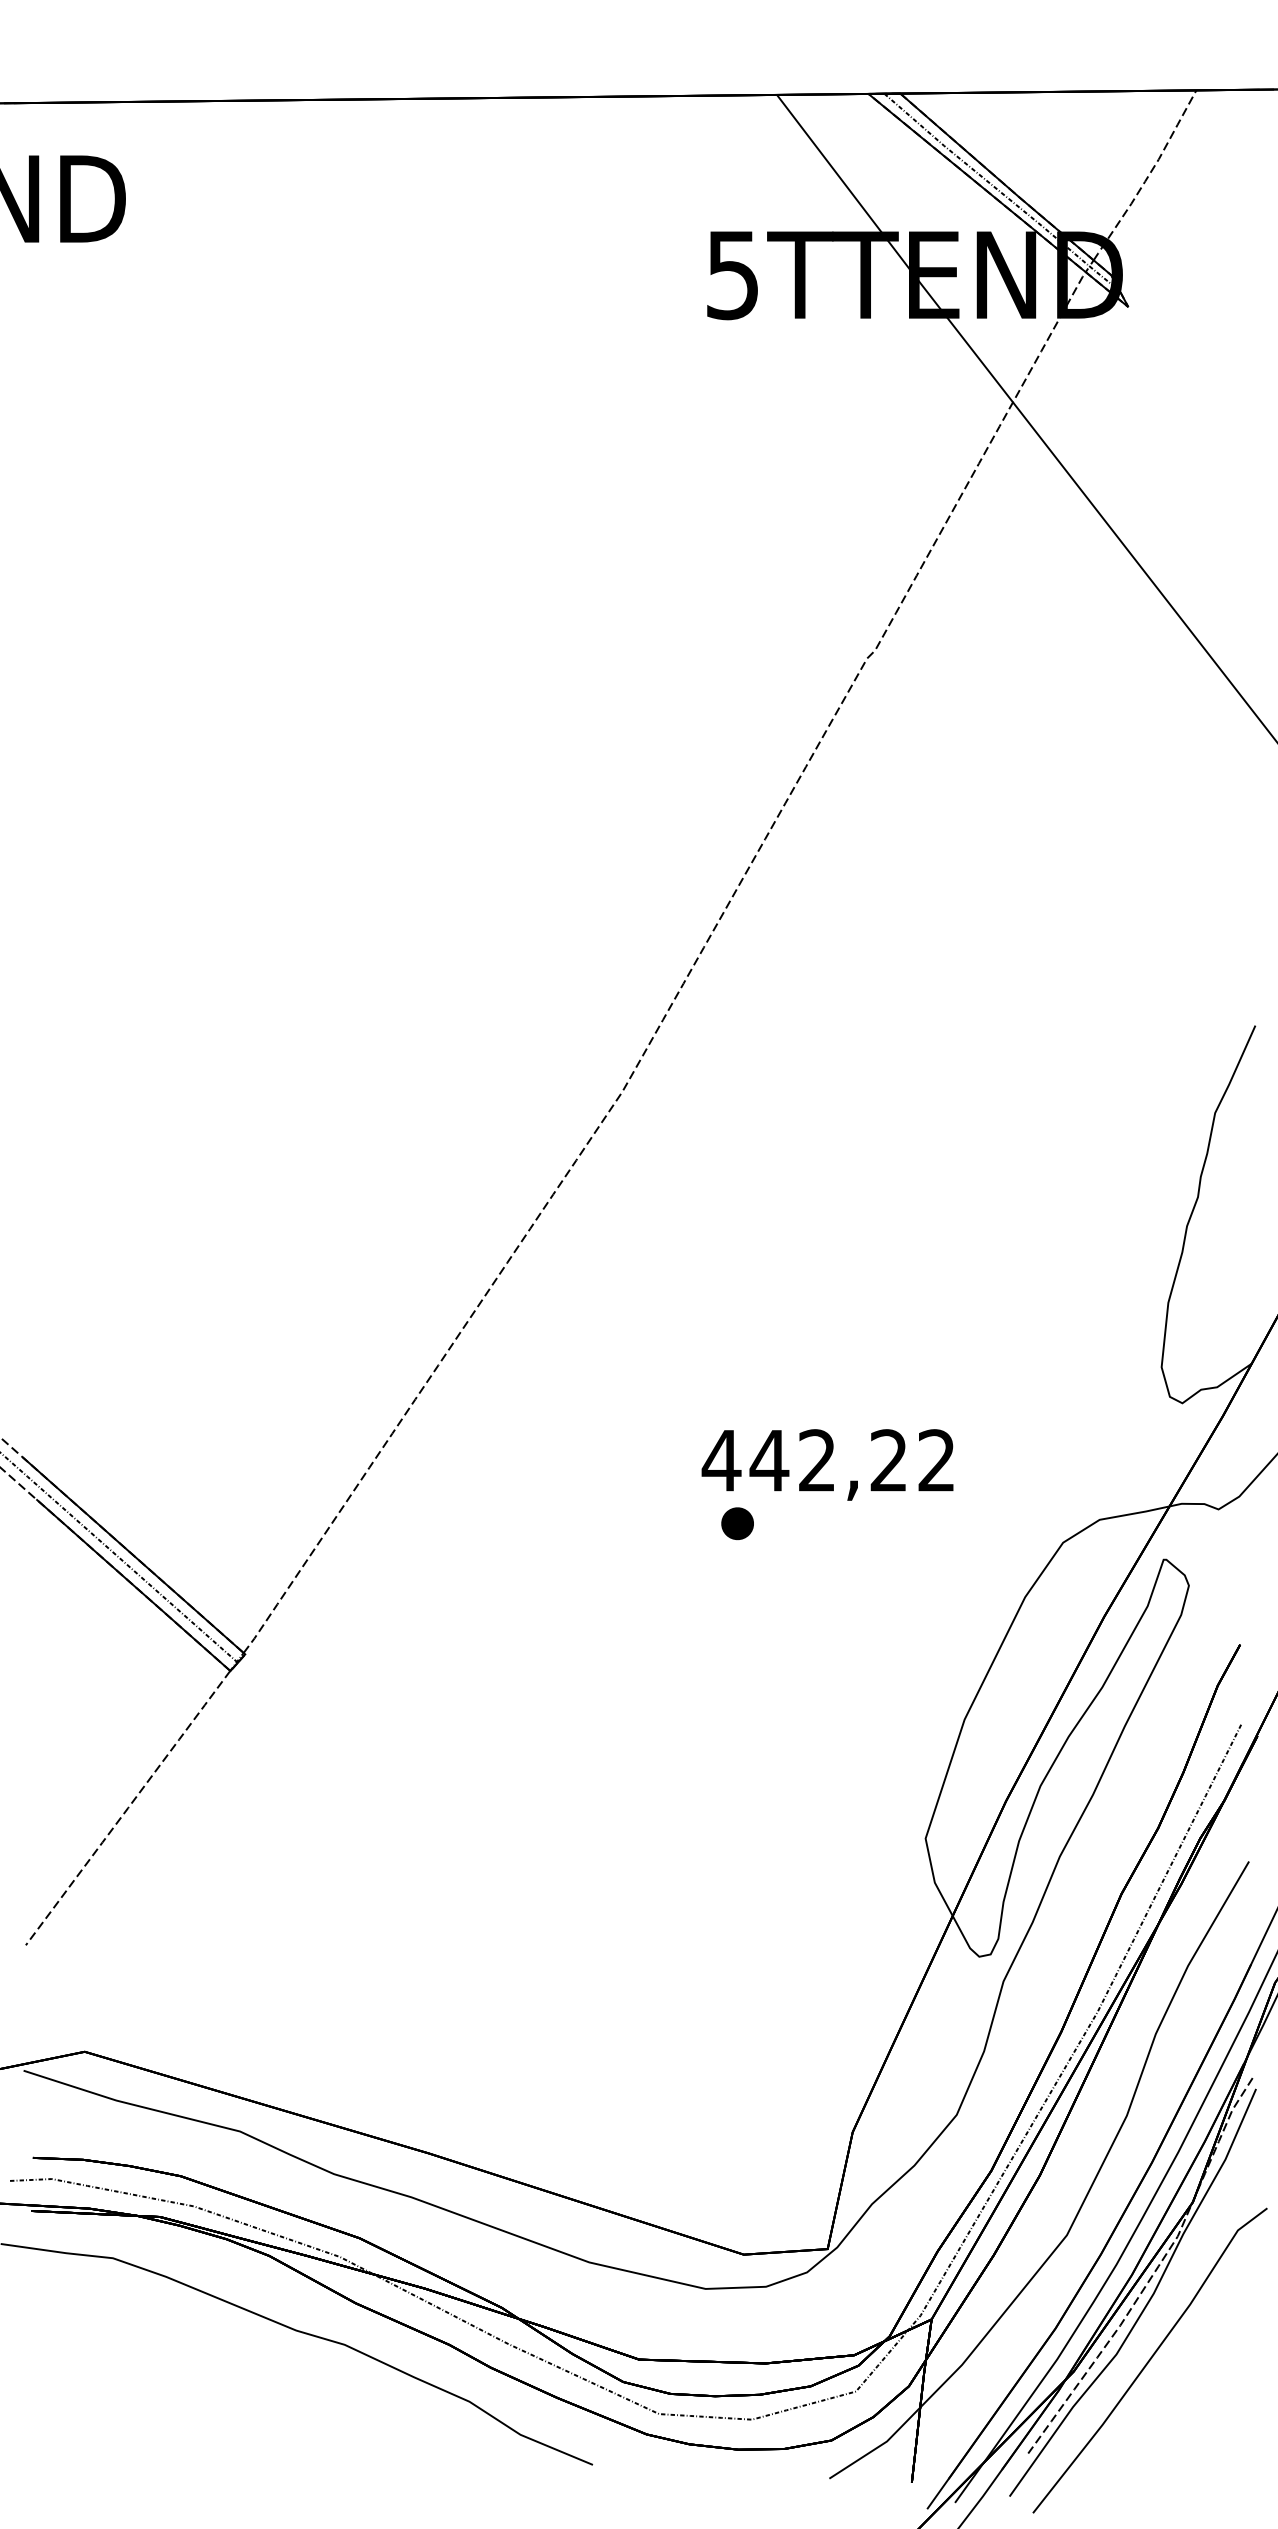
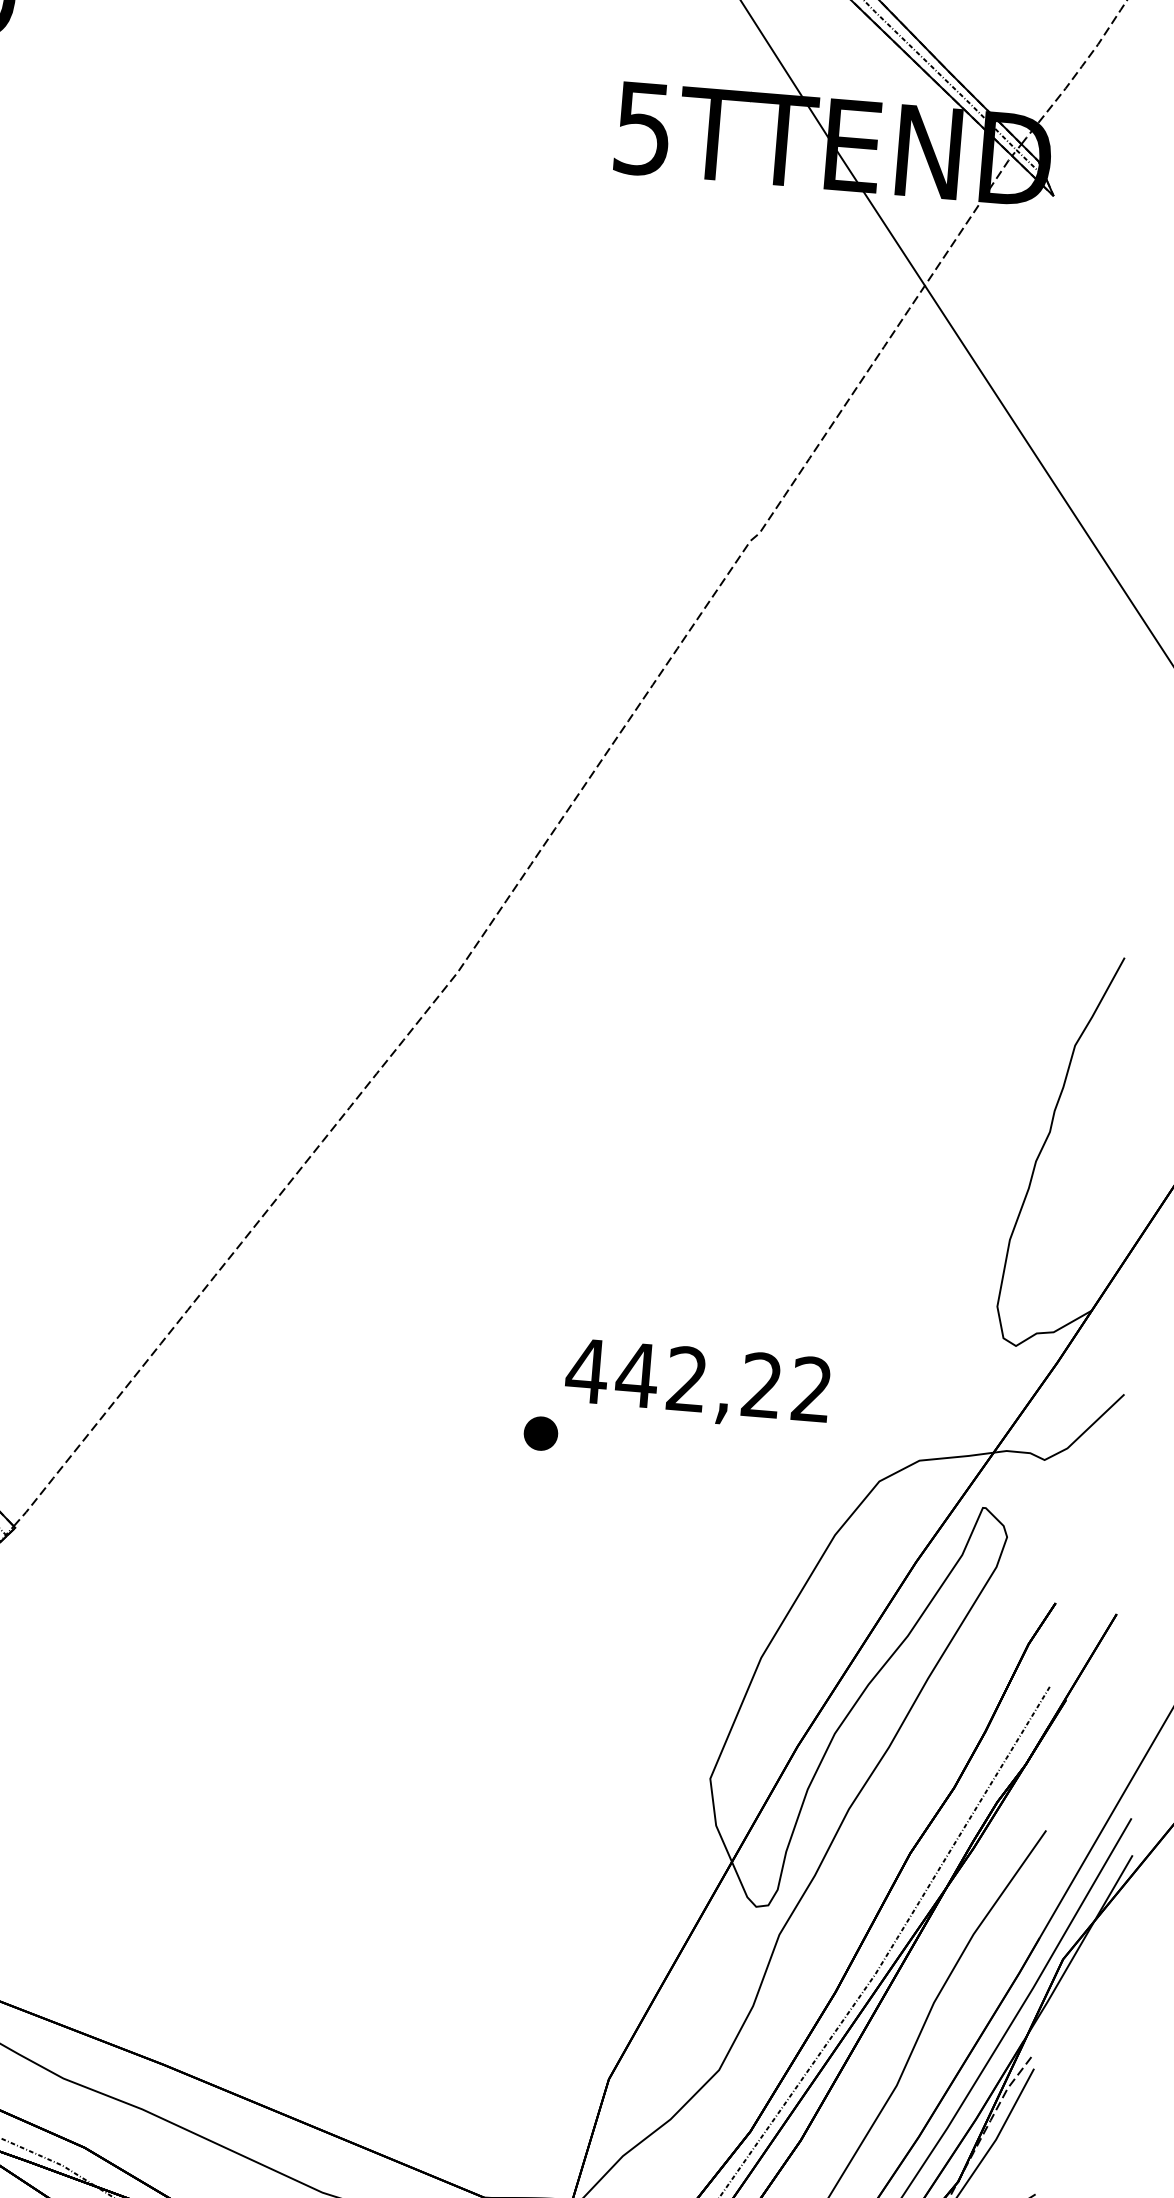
text: (827, 1464) -> (697, 1384), moved

